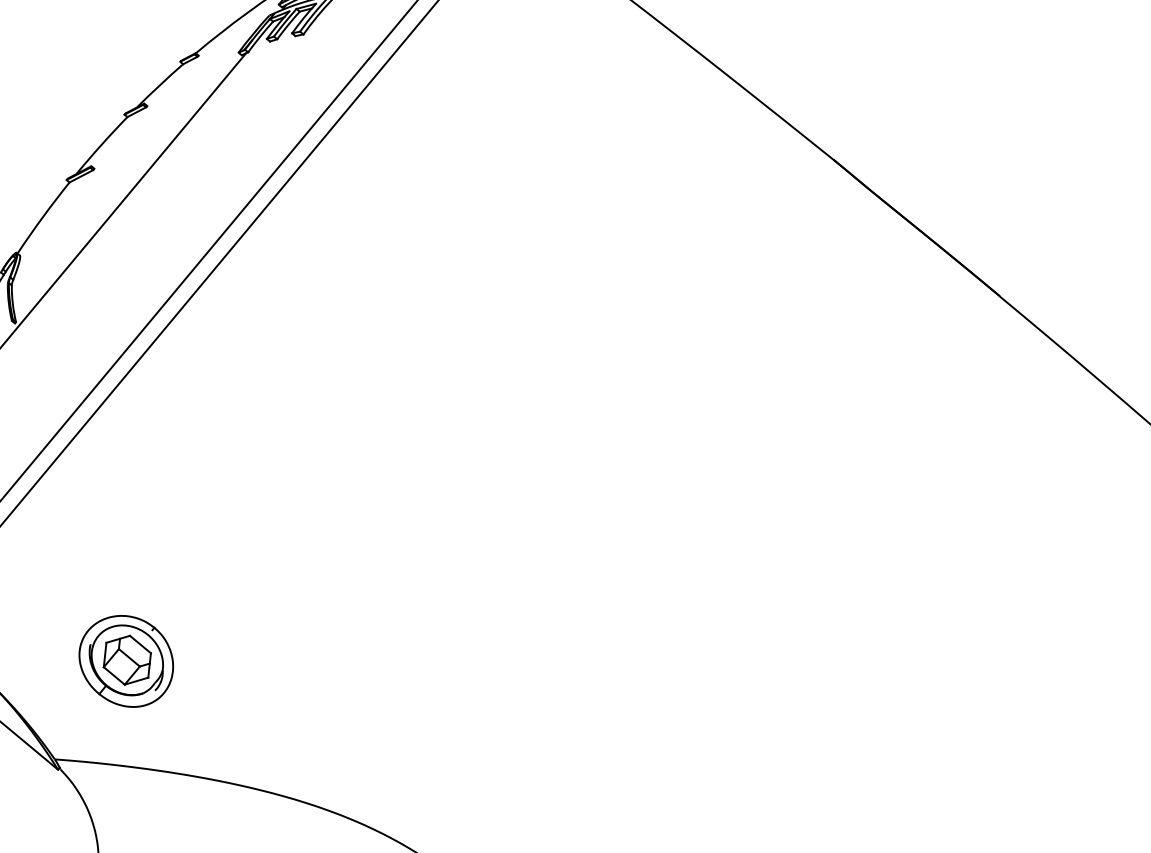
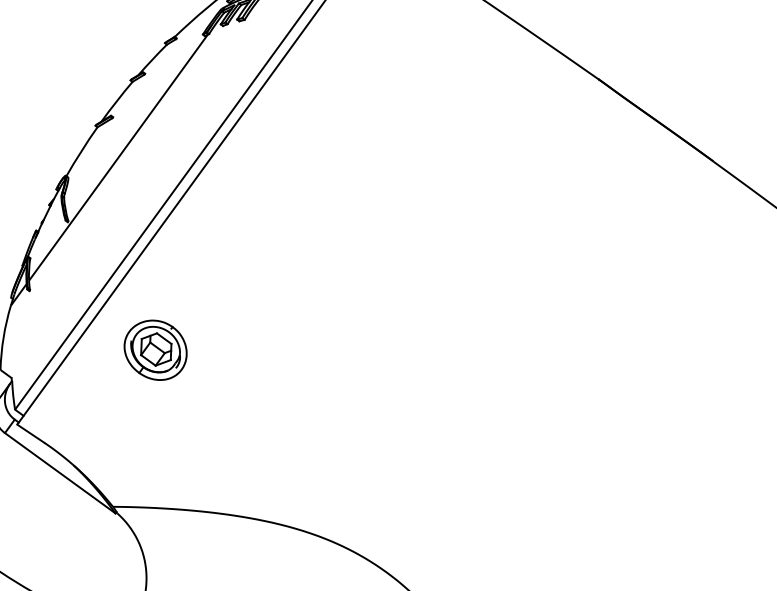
part: (126, 660) -> (155, 349), moved

